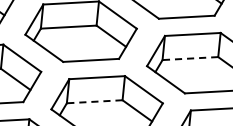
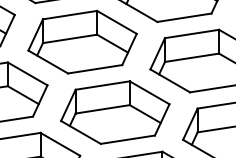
line: (189, 58) -> (191, 57), dashed -> solid
line: (94, 101) -> (102, 109), dashed -> solid

